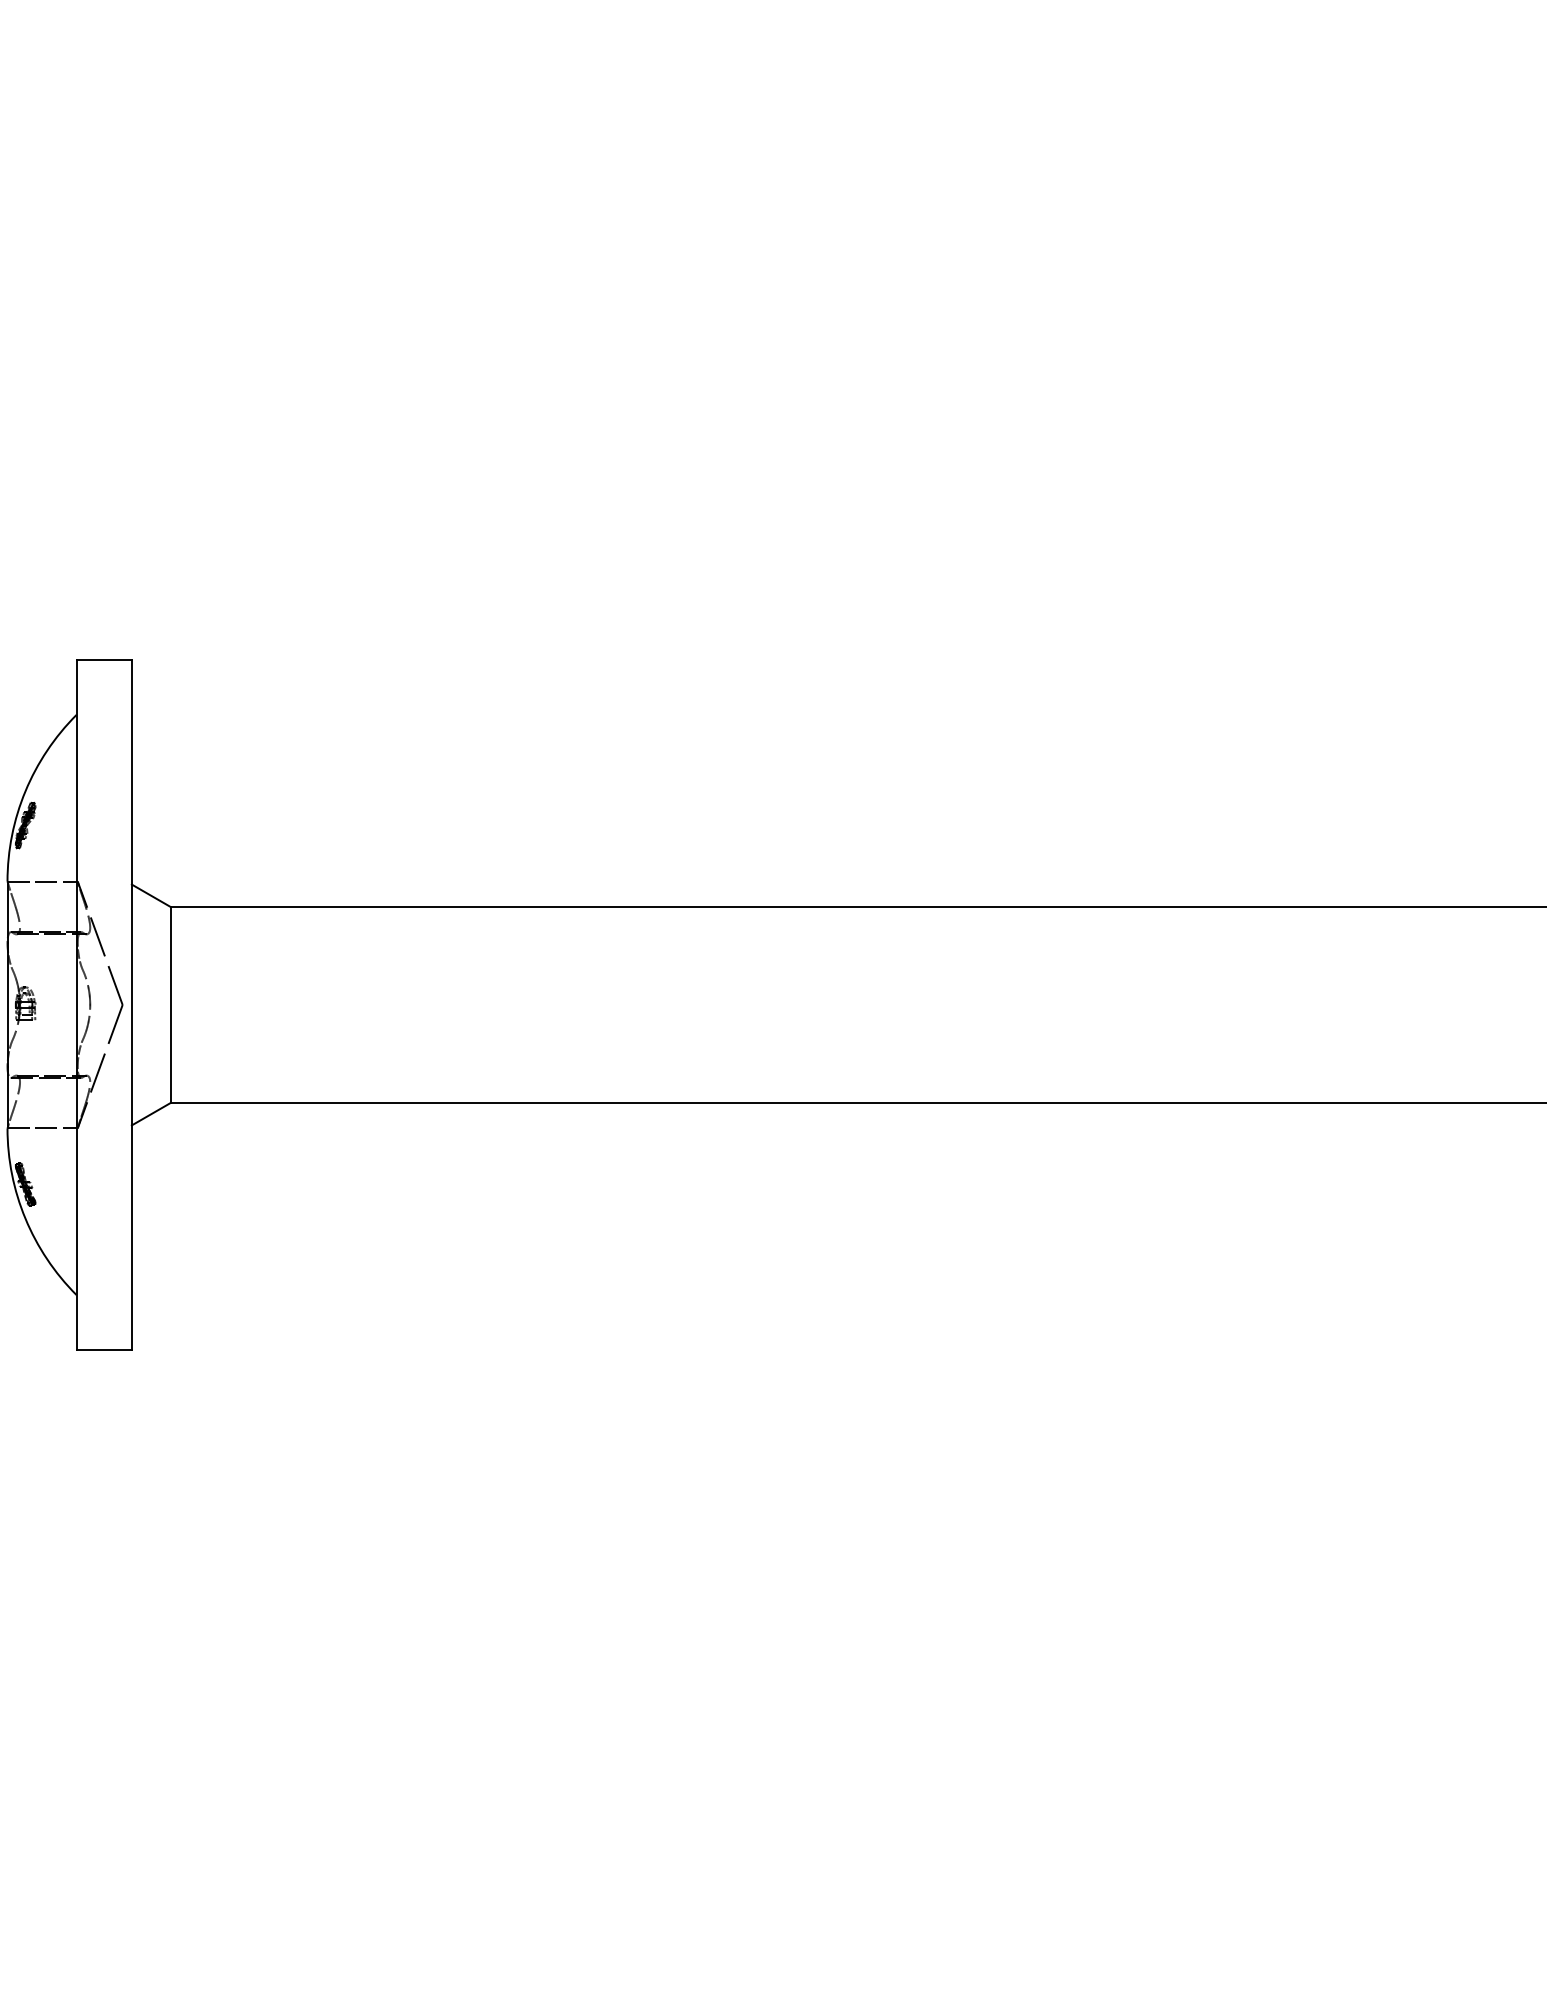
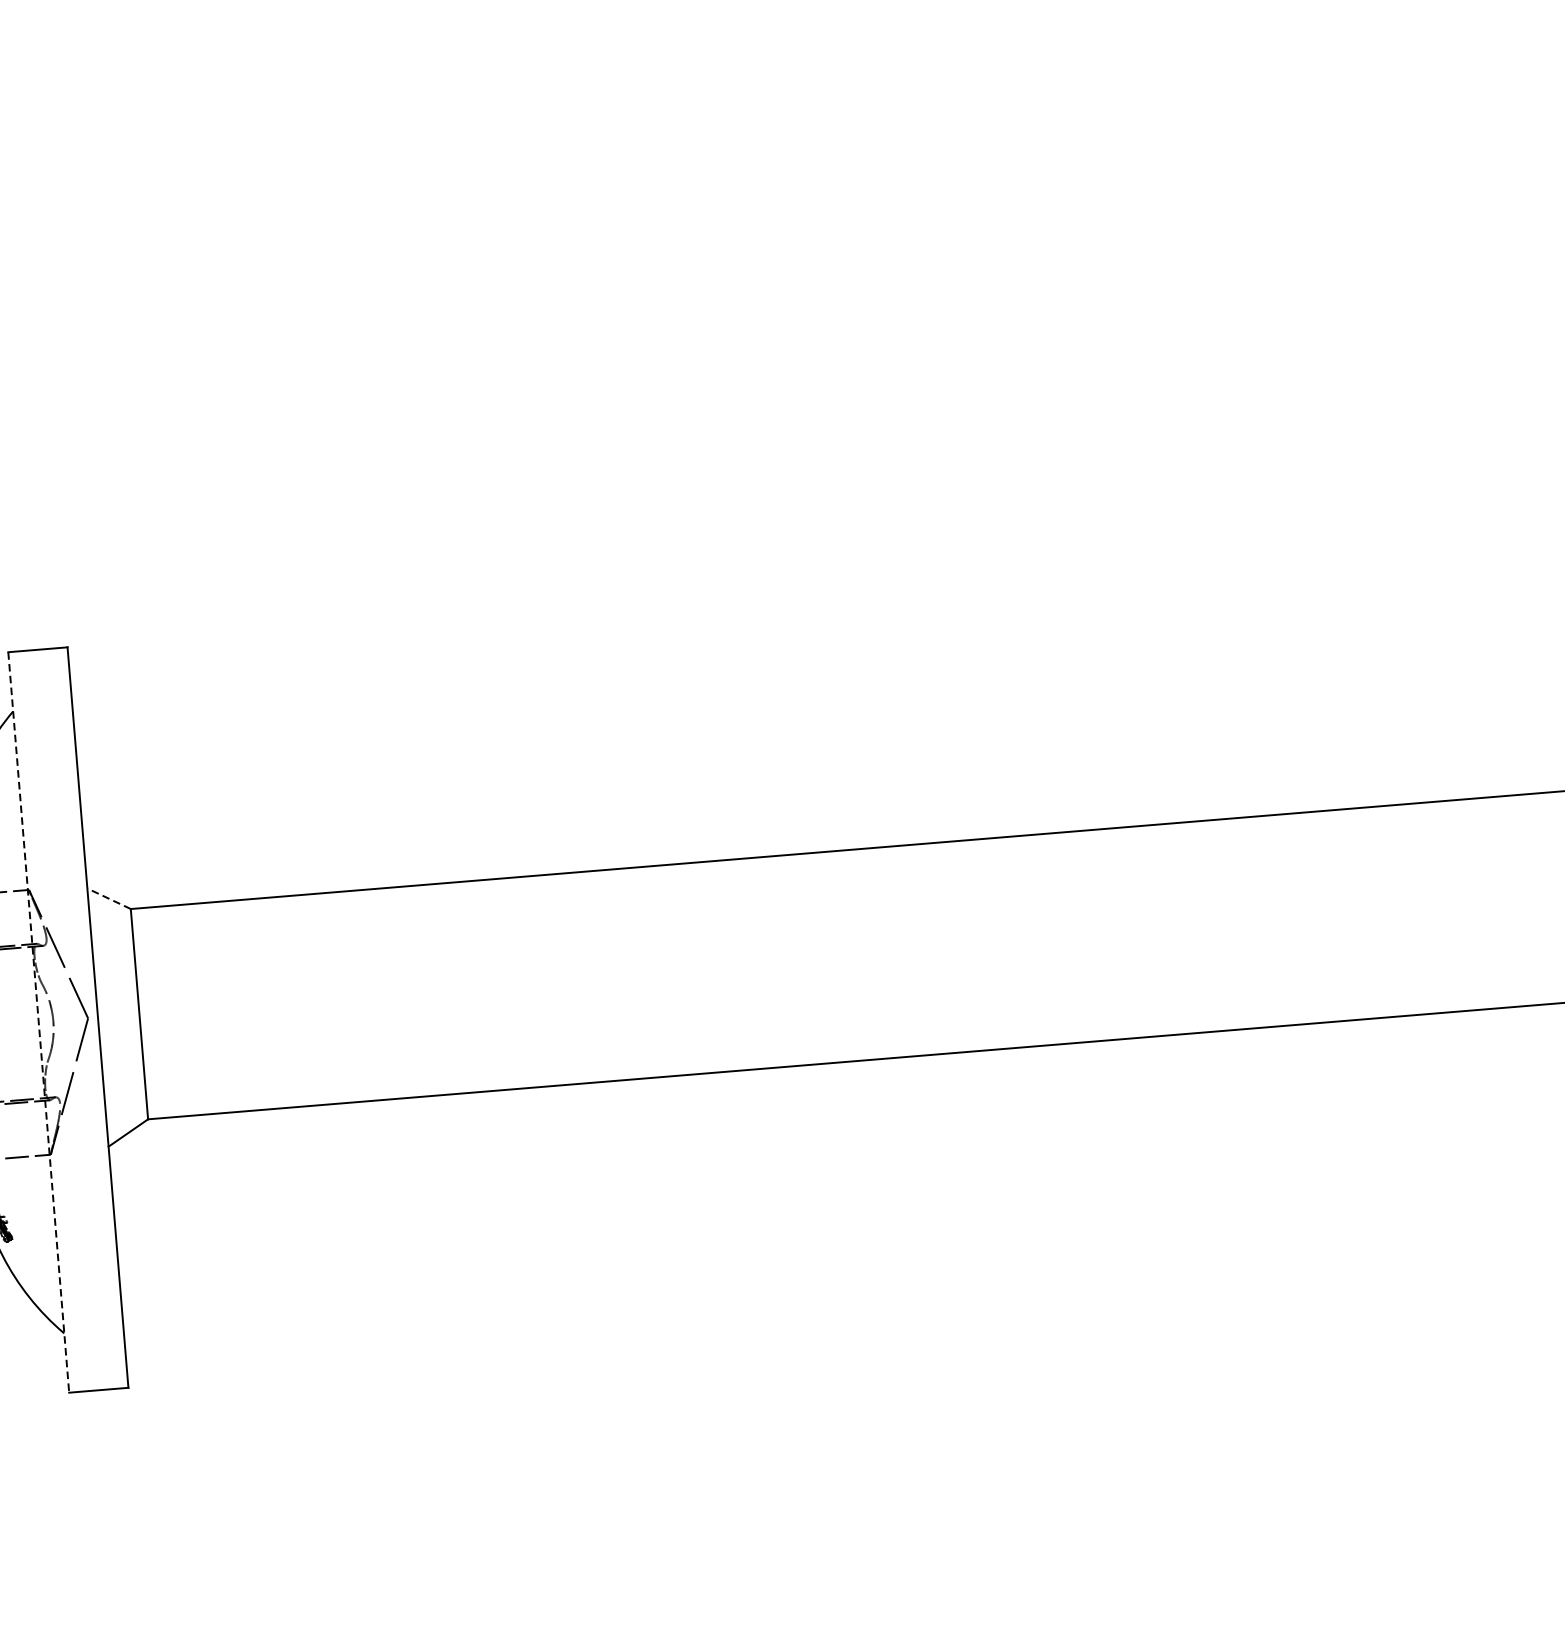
line: (150, 895) -> (108, 898), solid -> dashed
line: (76, 1005) -> (38, 1023), solid -> dashed

